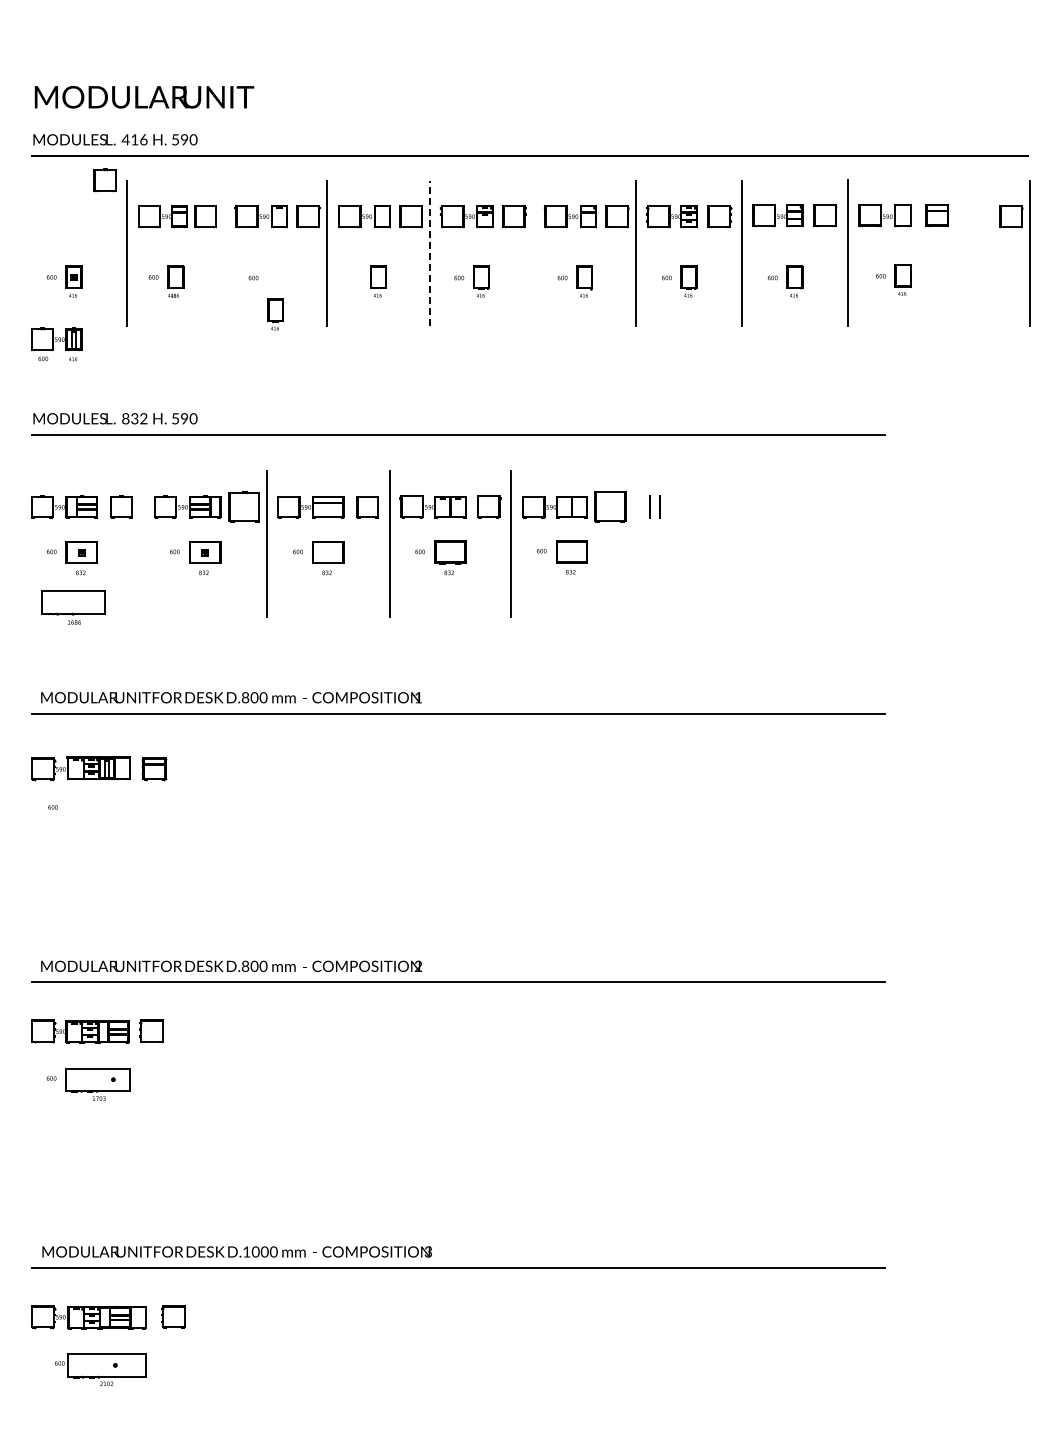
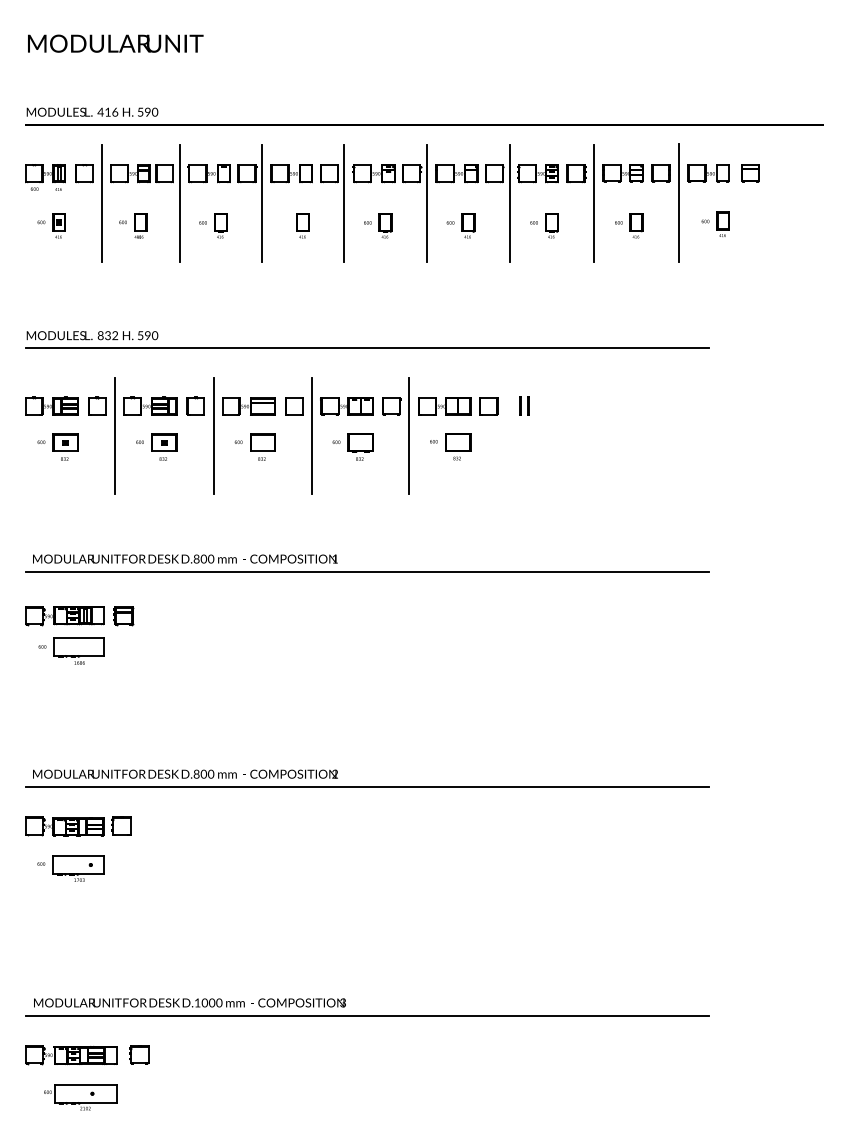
text: (144, 97) -> (115, 43), moved
part: (104, 180) -> (83, 173), moved
line: (224, 253) -> (179, 203), added
line: (430, 253) -> (344, 203), dashed -> solid
line: (532, 253) -> (426, 203), added
part: (1029, 253) -> (824, 203), removed
part: (275, 314) -> (220, 225), moved
part: (56, 344) -> (45, 177), moved
part: (244, 506) -> (195, 405), size x0.71
part: (609, 507) -> (488, 406), size x0.71
line: (143, 543) -> (114, 435), added
part: (73, 607) -> (78, 650), moved

